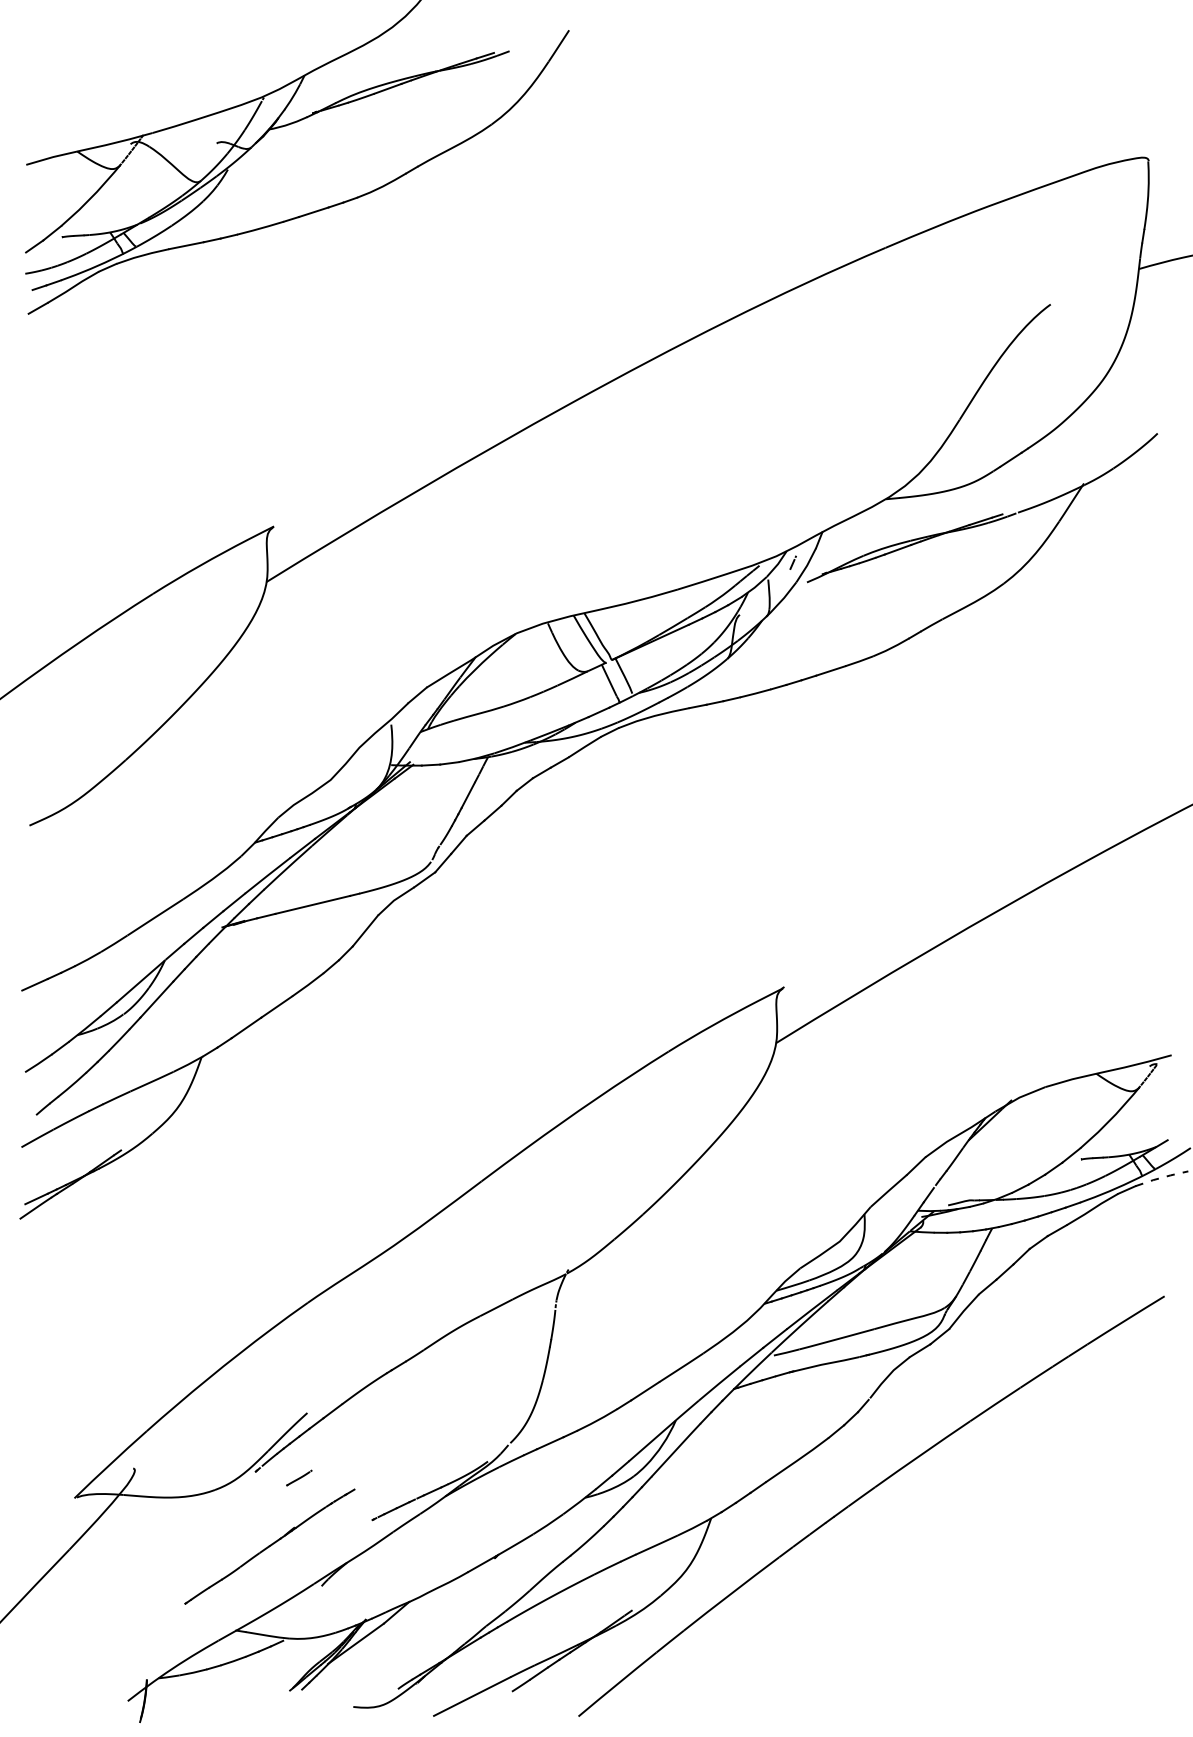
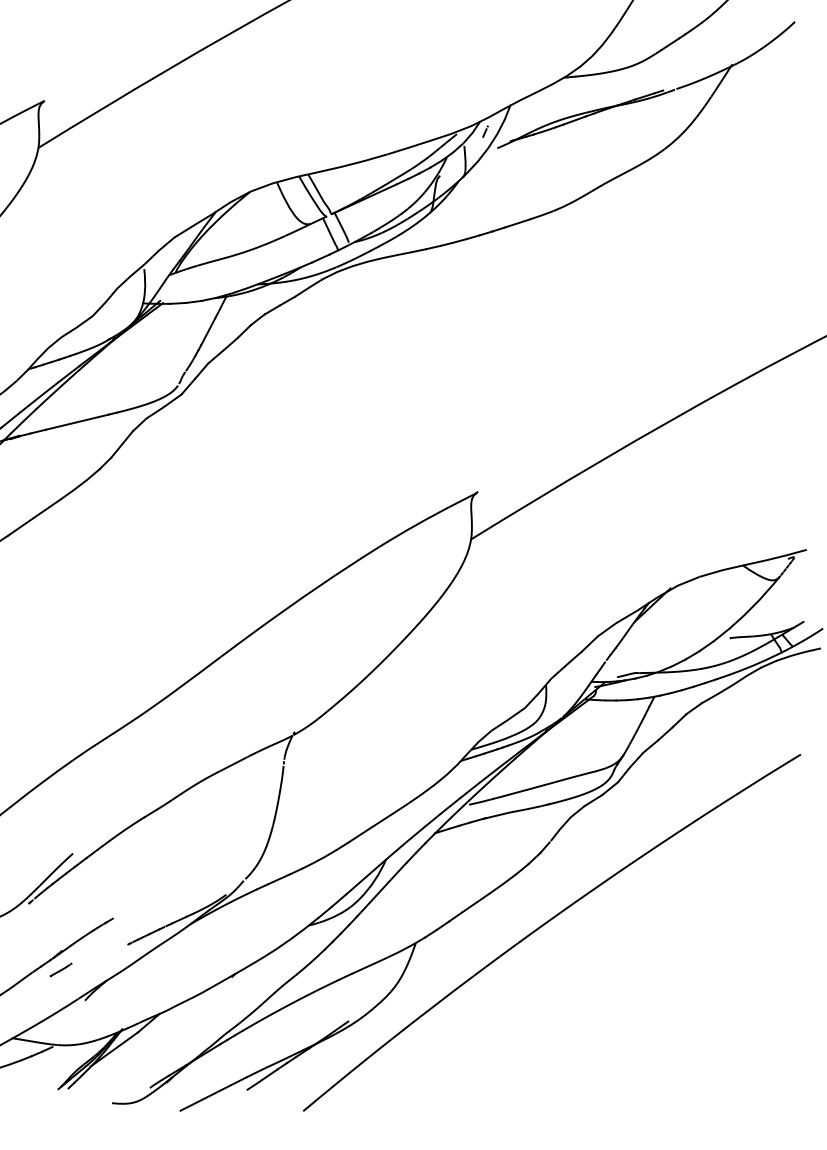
line: (1161, 1177) -> (798, 653), dashed -> solid
line: (299, 1477) -> (61, 969), moved

